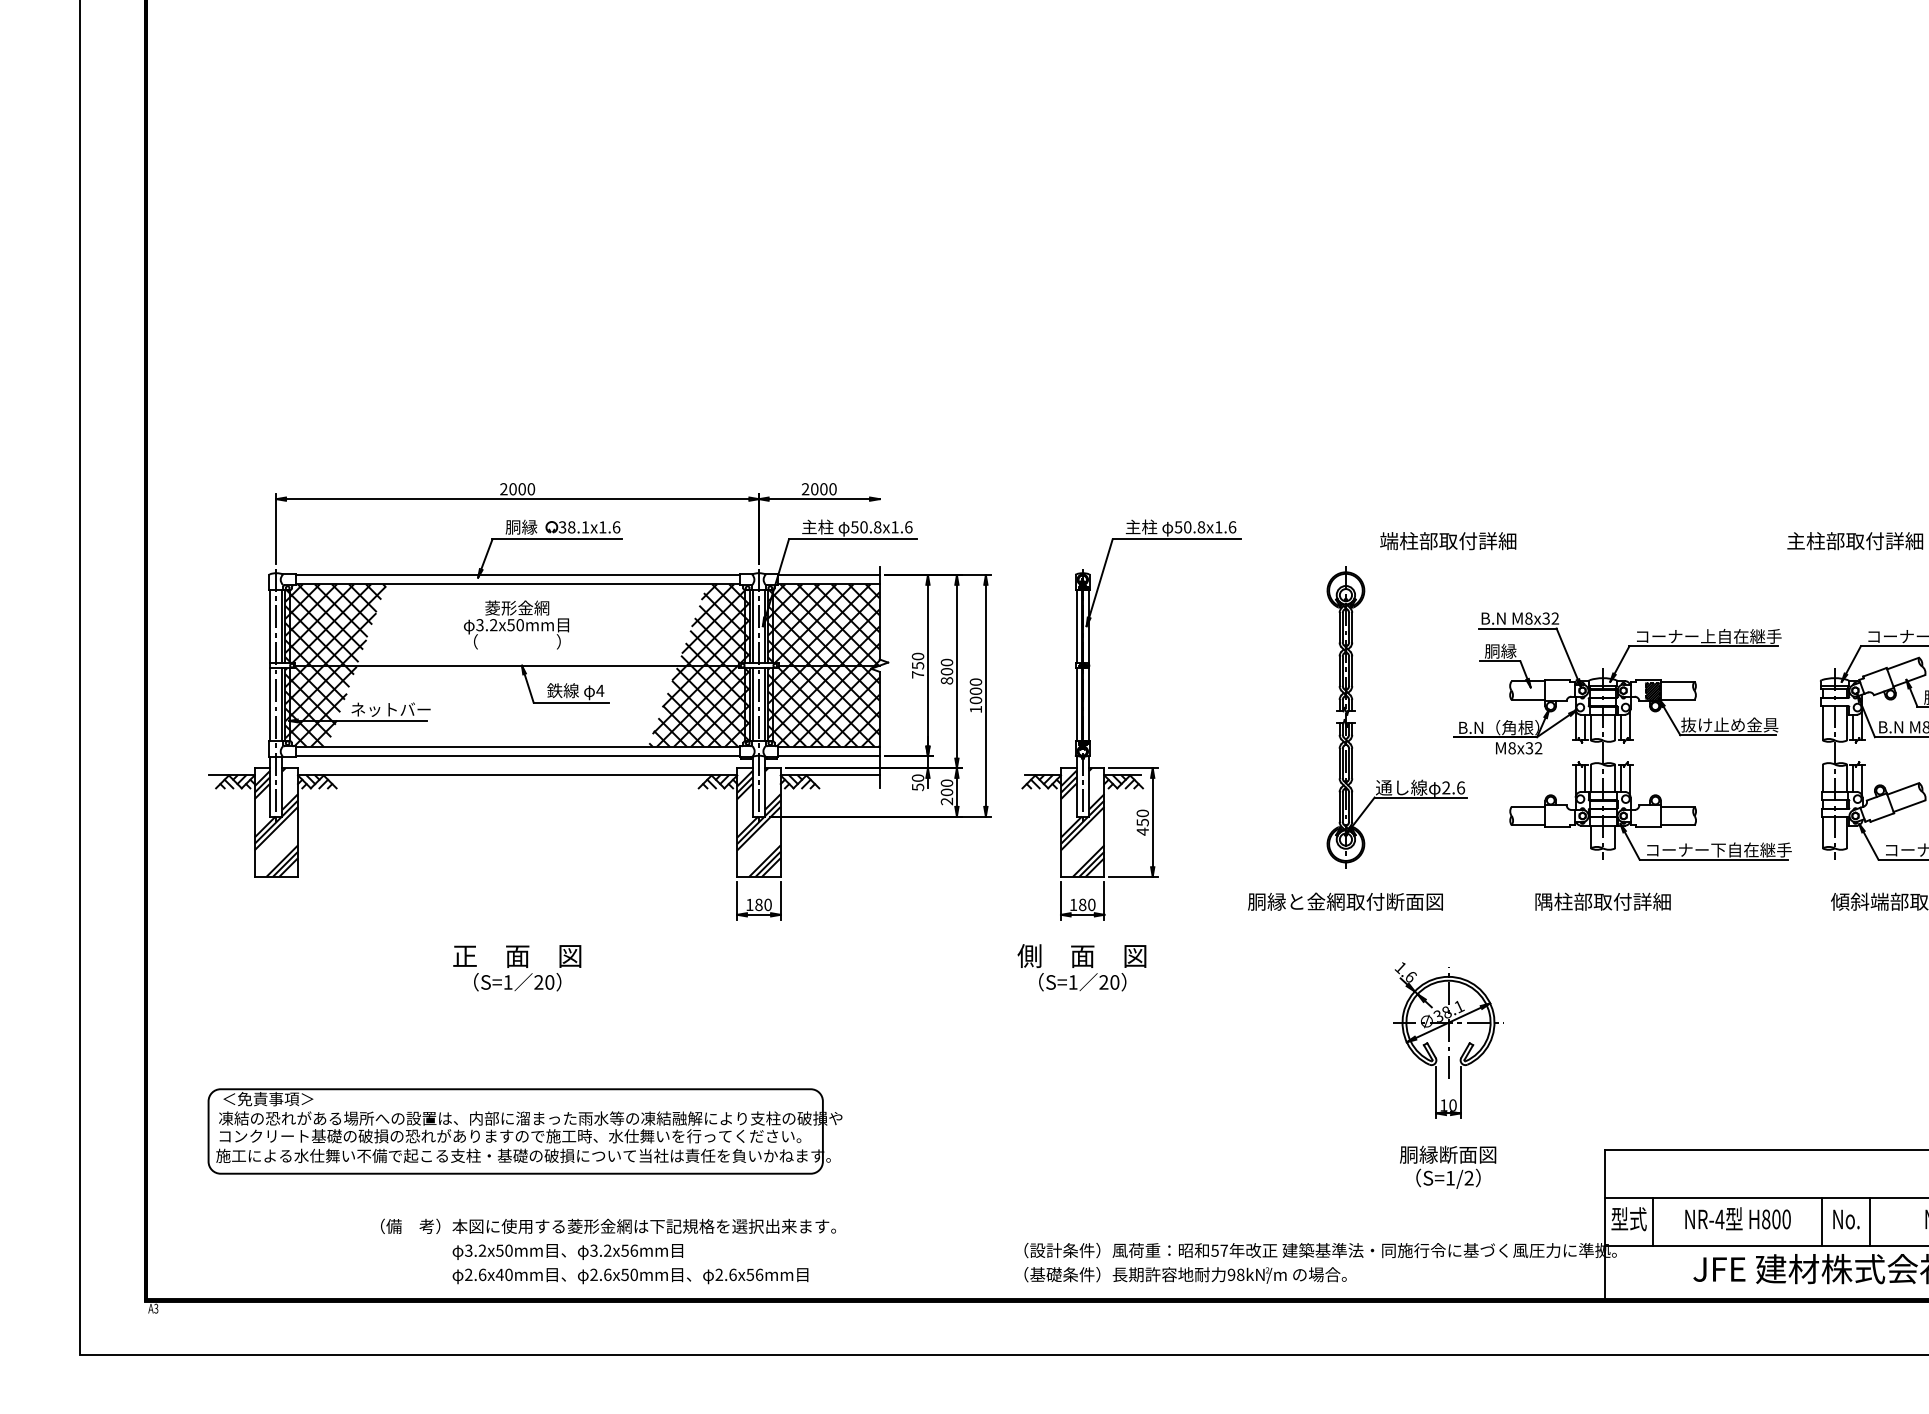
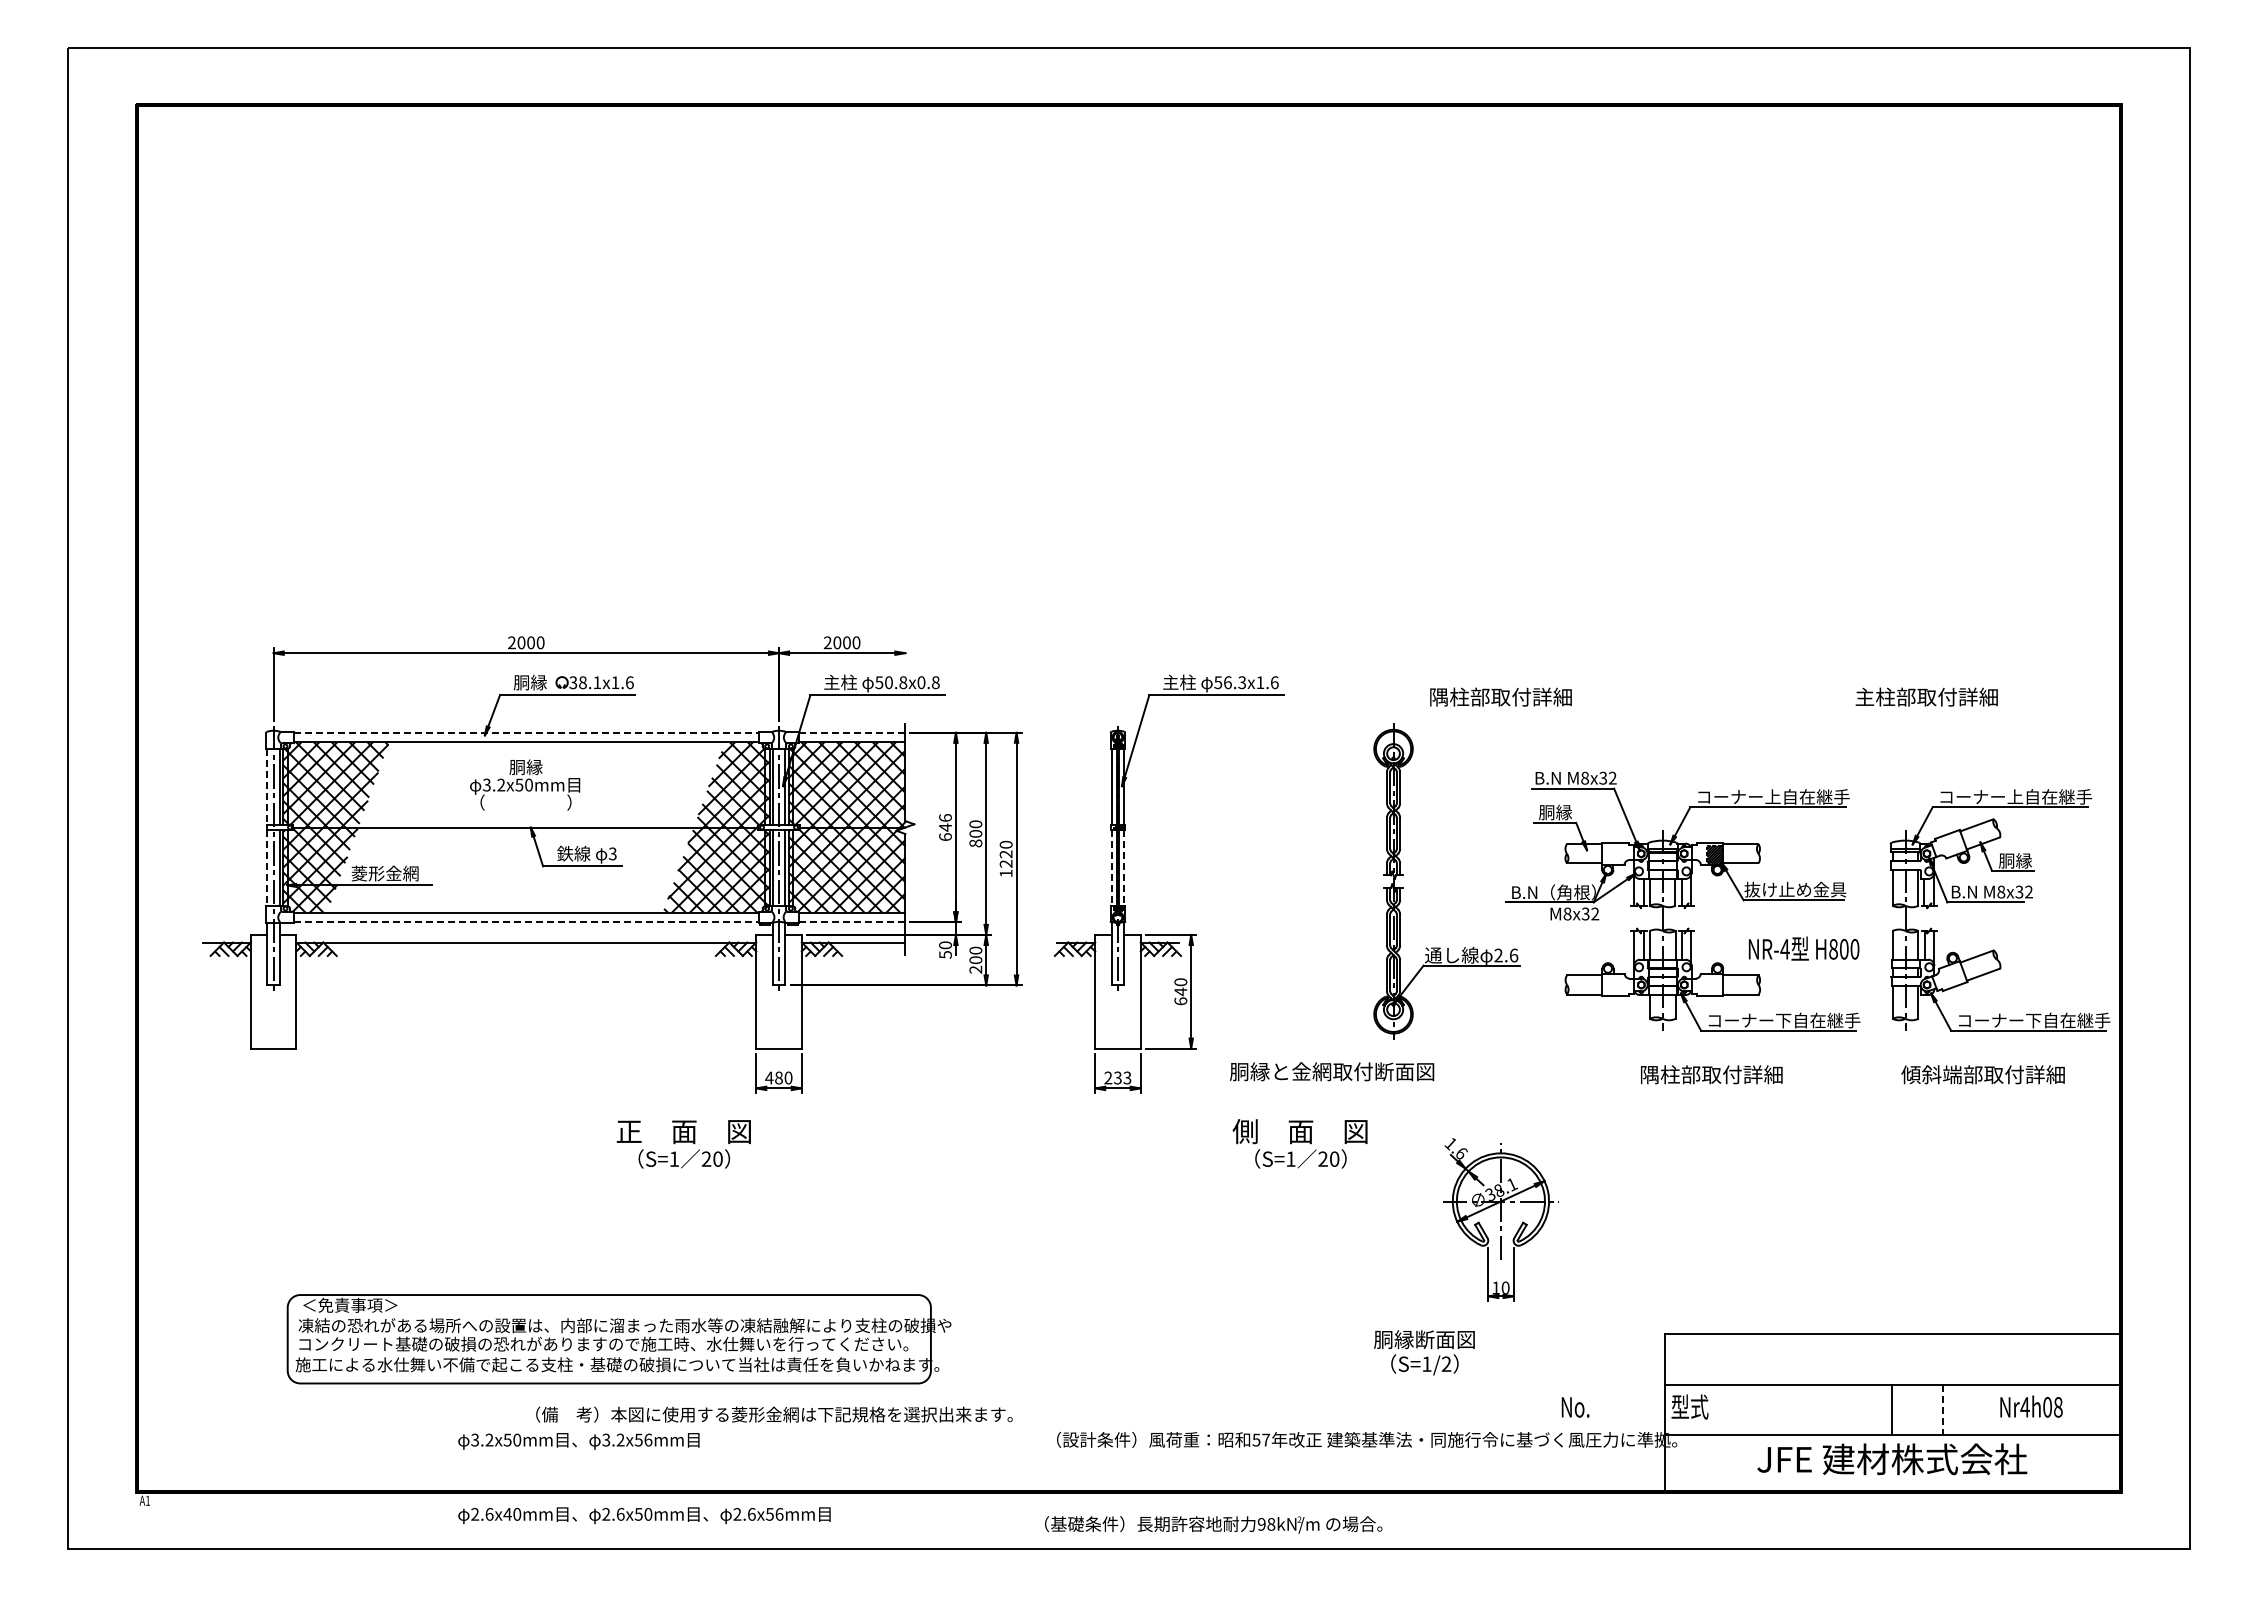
text: (901, 527) -> (928, 682), 50.8x1.6 -> 50.8x0.8
text: (1194, 527) -> (1235, 682), 50.8x1.6 -> 56.3x1.6
text: (1388, 540) -> (1438, 696), 端柱部取付詳細 -> 隅柱部取付詳細
line: (517, 574) -> (526, 732), solid -> dashed
line: (829, 574) -> (852, 732), solid -> dashed
text: (516, 608) -> (525, 767), 菱形金網 -> 胴縁
line: (270, 627) -> (267, 787), solid -> dashed
text: (918, 665) -> (945, 827), 750 -> 646
text: (599, 690) -> (612, 853), 4 -> 3
text: (975, 695) -> (1005, 858), 1000 -> 1220
line: (270, 704) -> (267, 868), solid -> dashed
line: (1076, 704) -> (1111, 868), solid -> dashed
line: (1088, 704) -> (1124, 868), solid -> dashed
text: (390, 709) -> (393, 873), ネットバー -> 菱形金網
line: (517, 756) -> (526, 922), solid -> dashed
line: (829, 756) -> (852, 922), solid -> dashed
hatch: (276, 822) -> (273, 991), removed
hatch: (758, 822) -> (778, 991), removed
hatch: (1082, 822) -> (1117, 991), removed
text: (1142, 827) -> (1180, 996), 450 -> 640
text: (1345, 901) -> (1332, 1071), moved
text: (1602, 901) -> (1711, 1074), moved
text: (749, 904) -> (769, 1077), 180 -> 480
text: (1082, 904) -> (1117, 1077), 180 -> 233
text: (1081, 967) -> (1299, 1143), moved
text: (516, 968) -> (683, 1144), moved
part: (524, 1131) -> (618, 1339), moved
text: (1448, 1167) -> (1424, 1352), moved
text: (1738, 1218) -> (1804, 948), moved
text: (1846, 1219) -> (1575, 1407), moved
line: (1653, 1221) -> (1715, 1409), removed
line: (1870, 1222) -> (1942, 1410), solid -> dashed
text: (608, 1226) -> (774, 1414), moved
text: (1185, 1274) -> (1213, 1524), moved
text: (630, 1275) -> (644, 1515), moved
text: (155, 1308) -> (147, 1500), A3 -> A1

